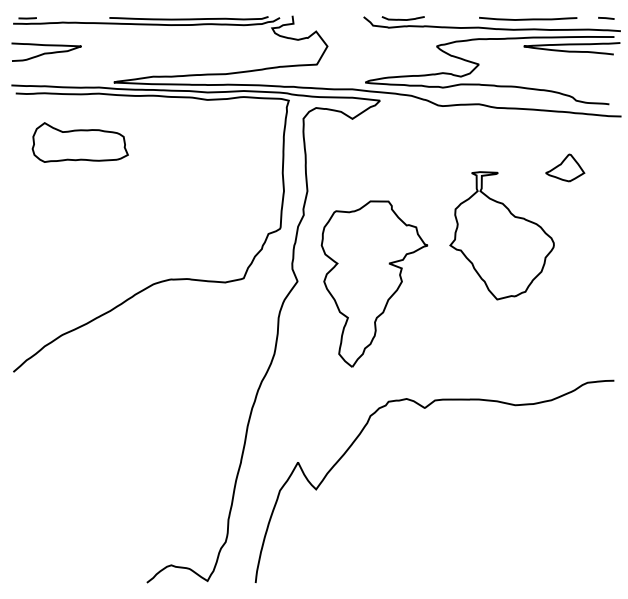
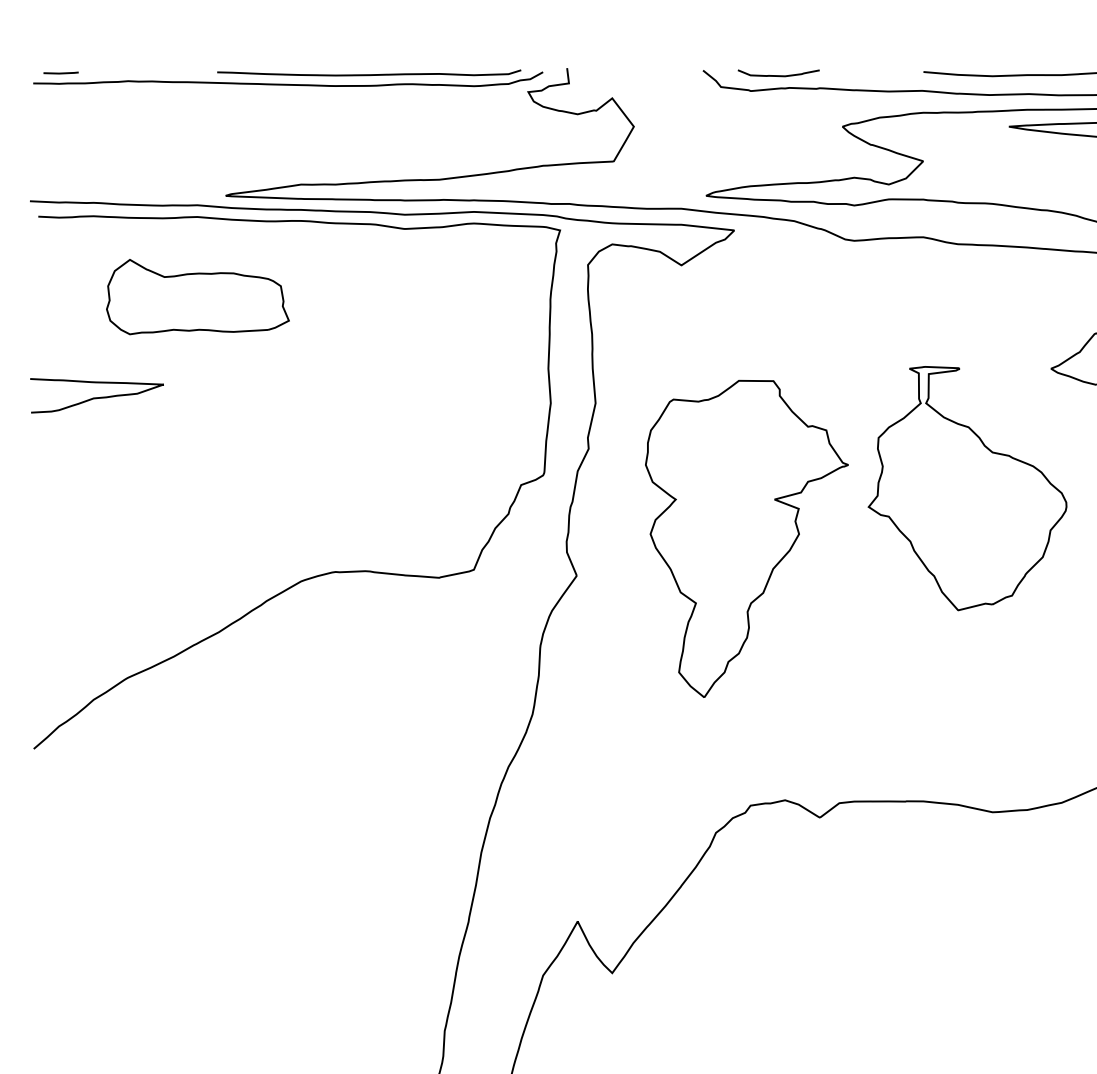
curve: (46, 52) -> (97, 396), moved
part: (79, 142) -> (196, 296), moved
part: (374, 283) -> (746, 537), moved

